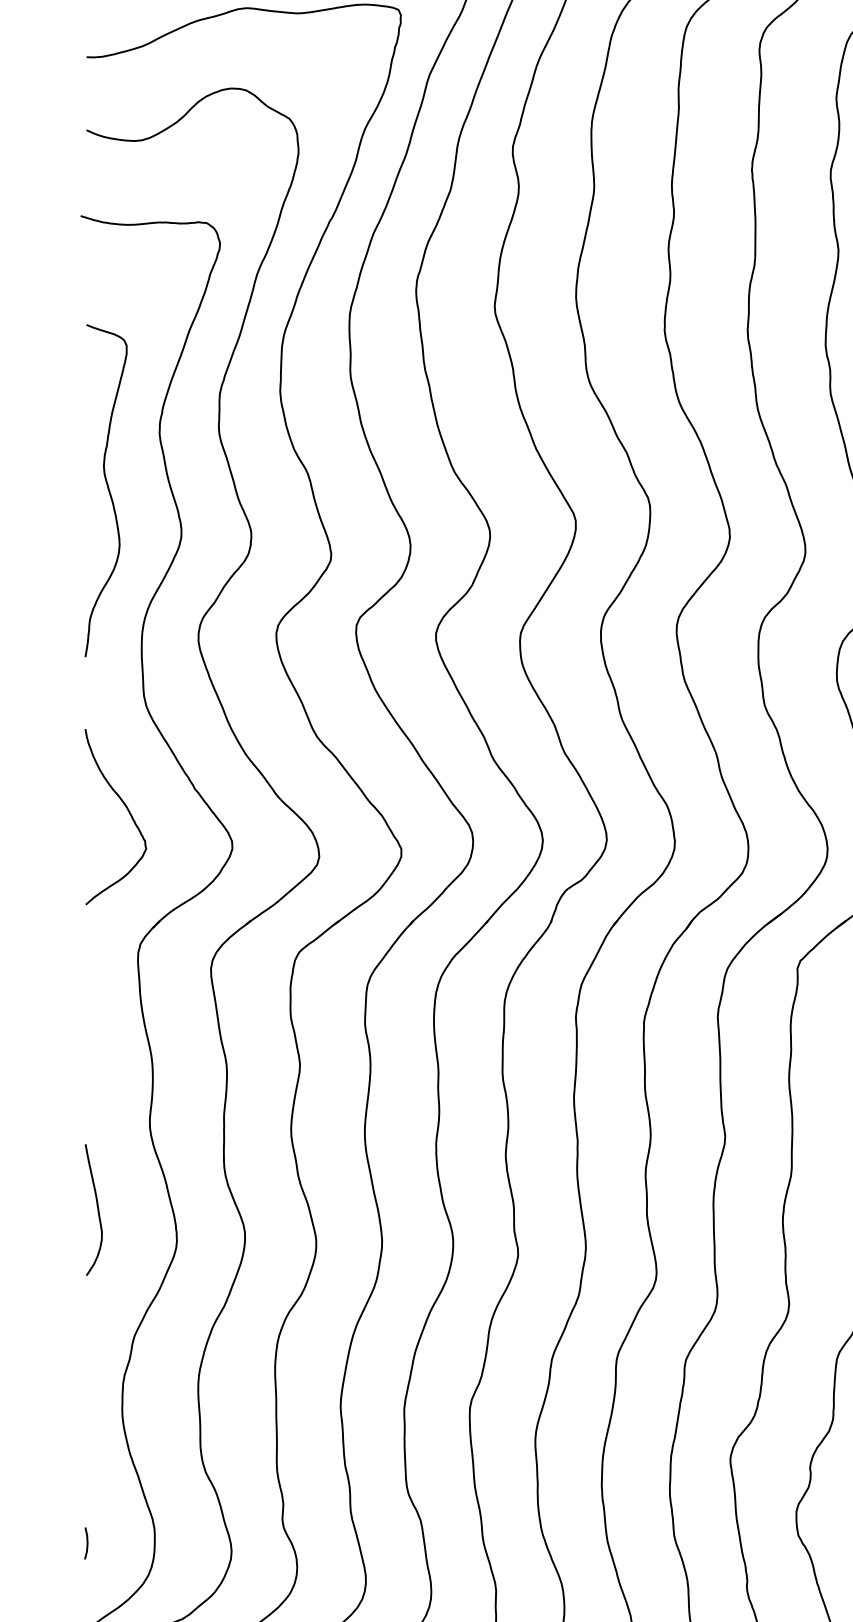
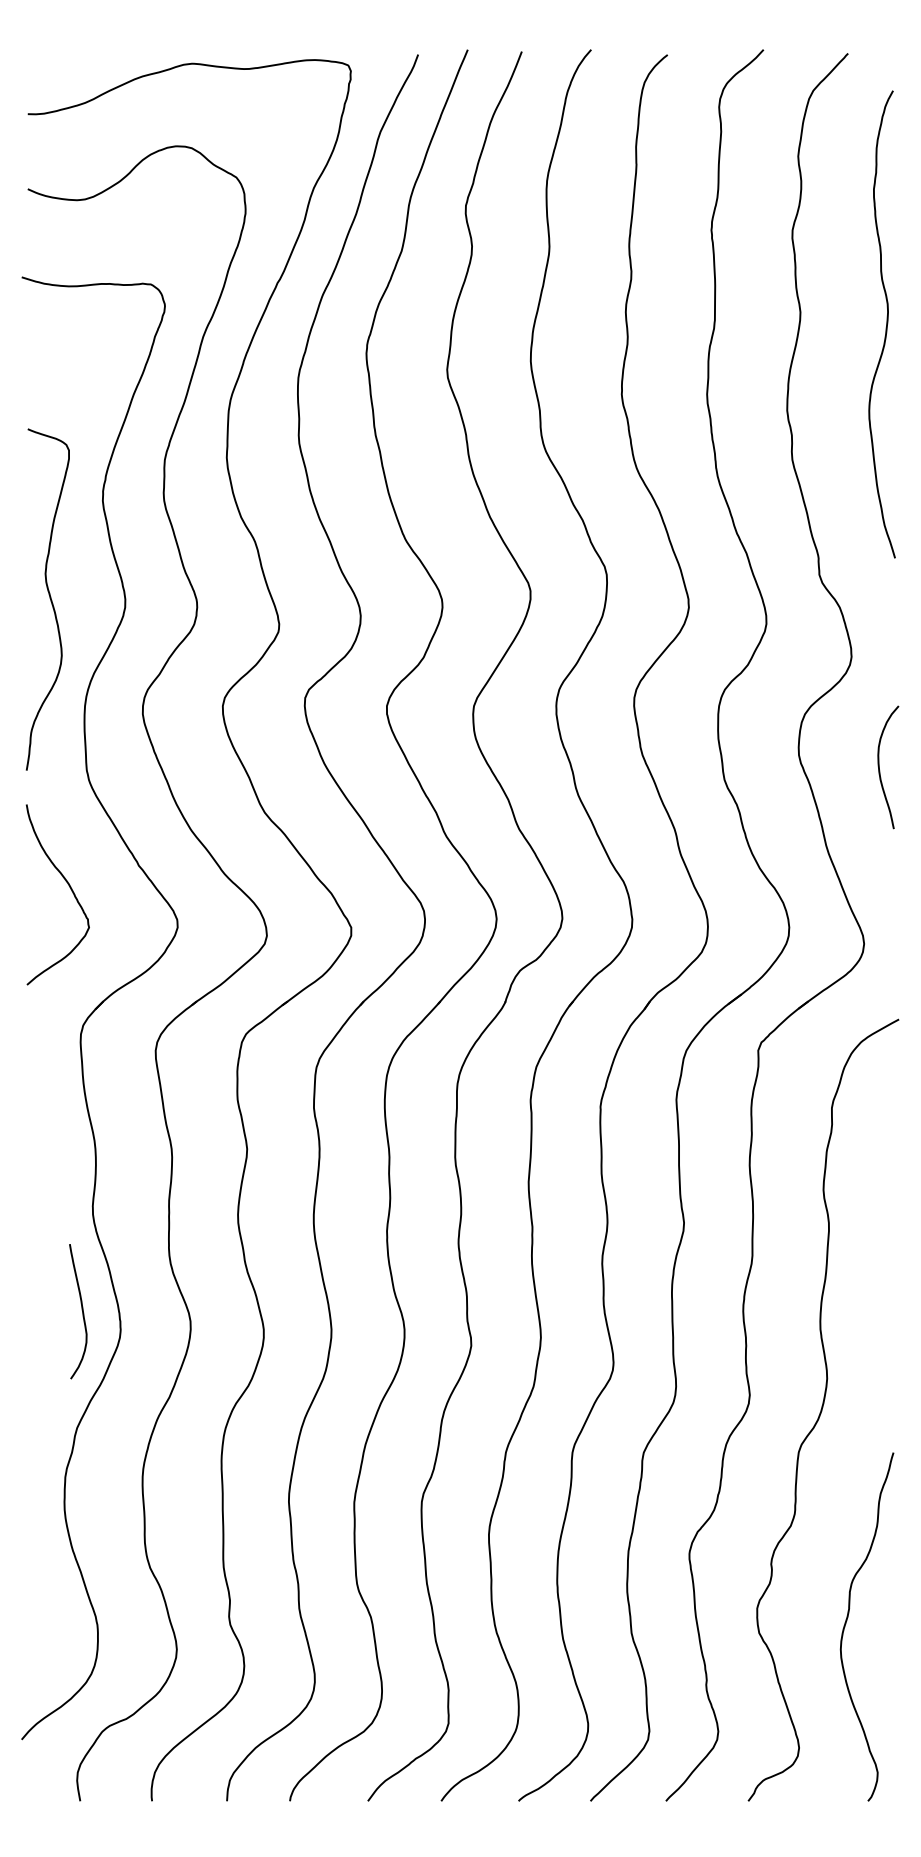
curve: (107, 489) -> (49, 598), moved
curve: (96, 1208) -> (81, 1310), moved
line: (86, 1542) -> (27, 1640), removed

